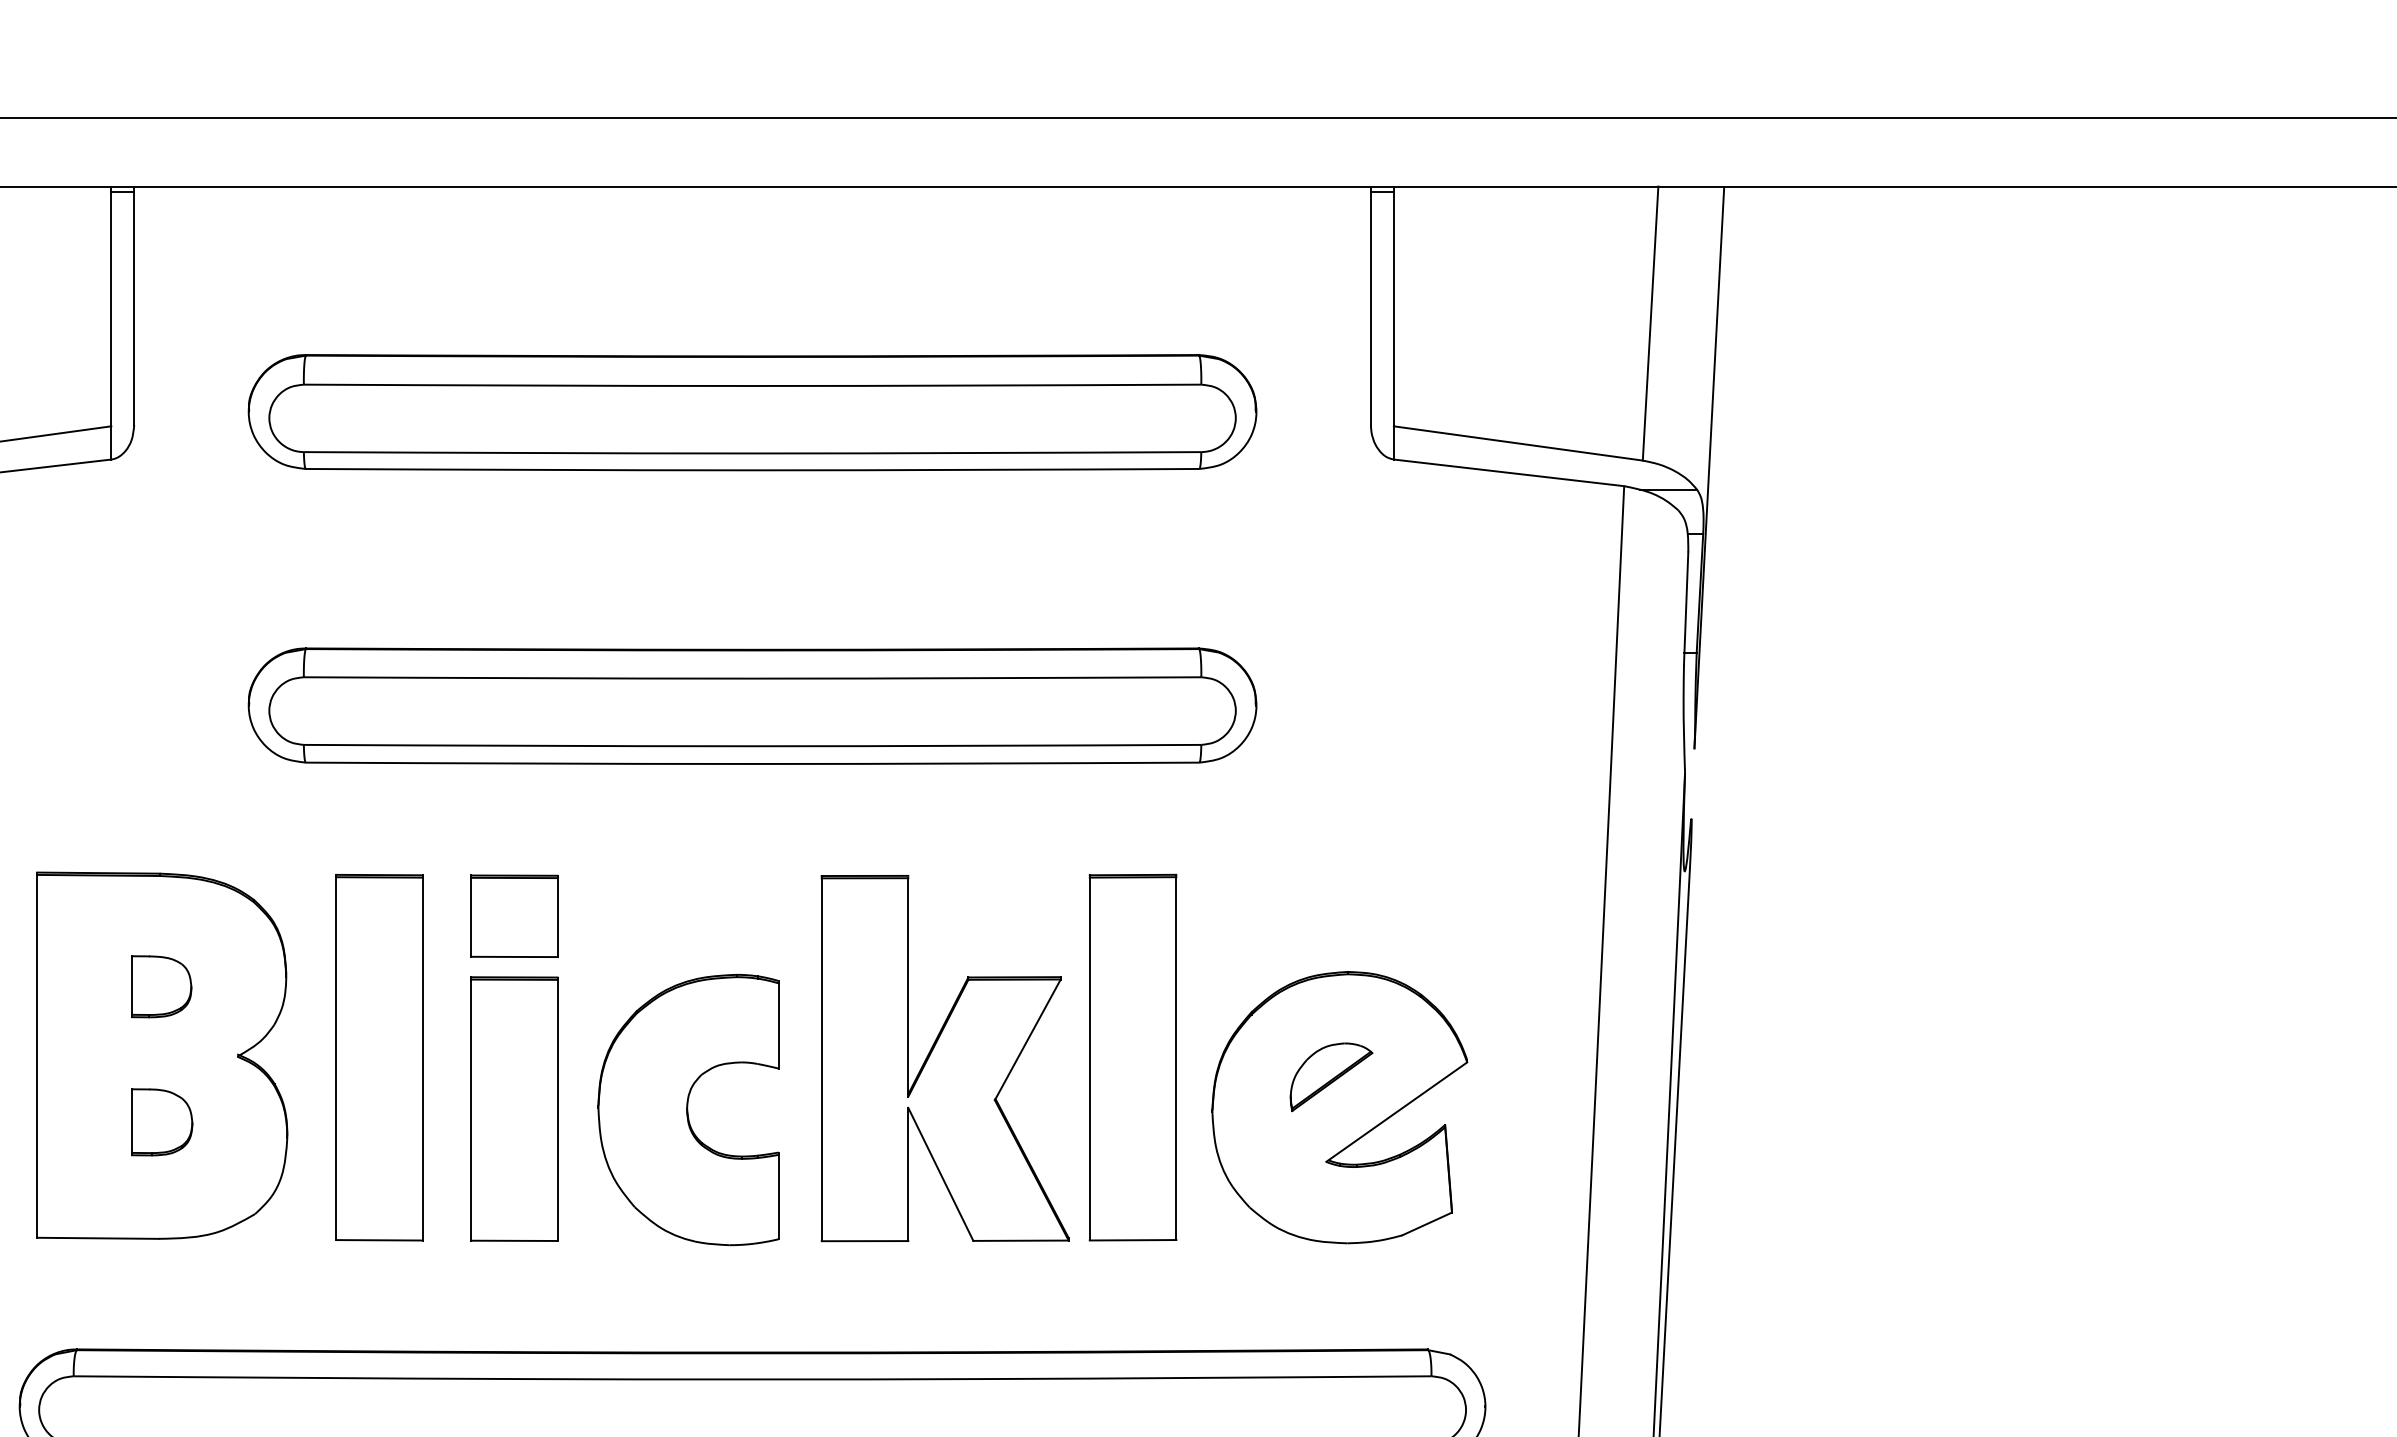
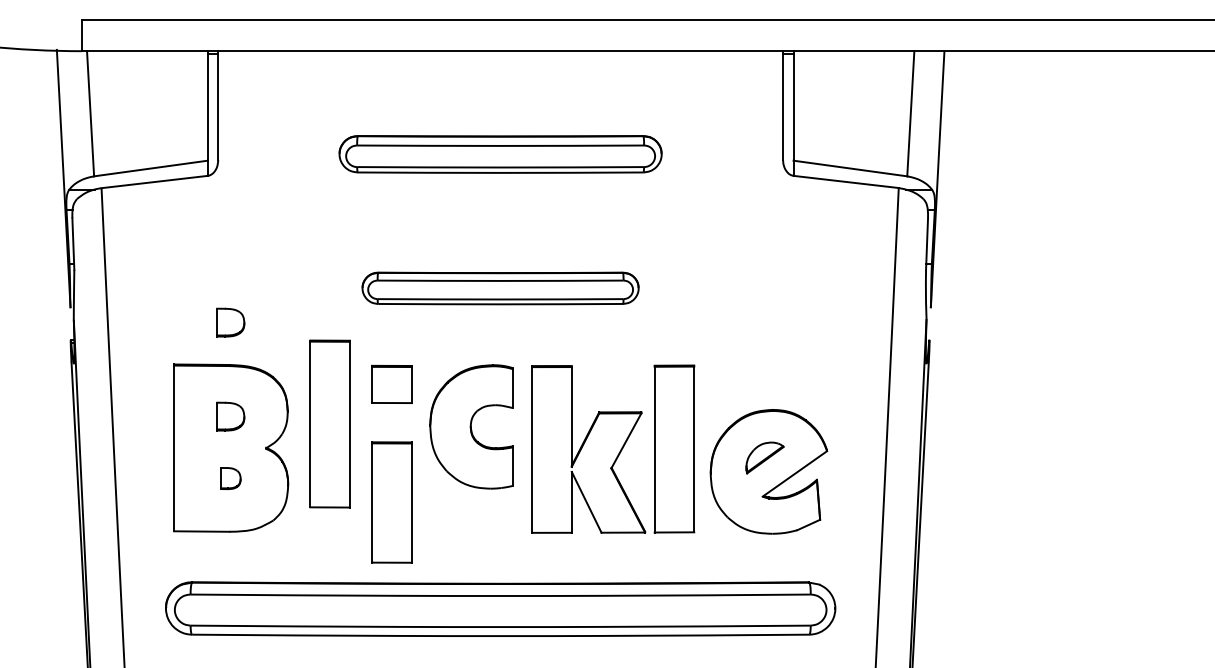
part: (752, 412) -> (500, 154), size x0.7
part: (752, 706) -> (500, 288), size x0.6
part: (160, 780) -> (230, 322), added
part: (377, 1056) -> (329, 423), moved
part: (513, 1109) -> (391, 502), moved
part: (688, 1109) -> (471, 426), moved
part: (160, 1122) -> (230, 478), size x0.7

